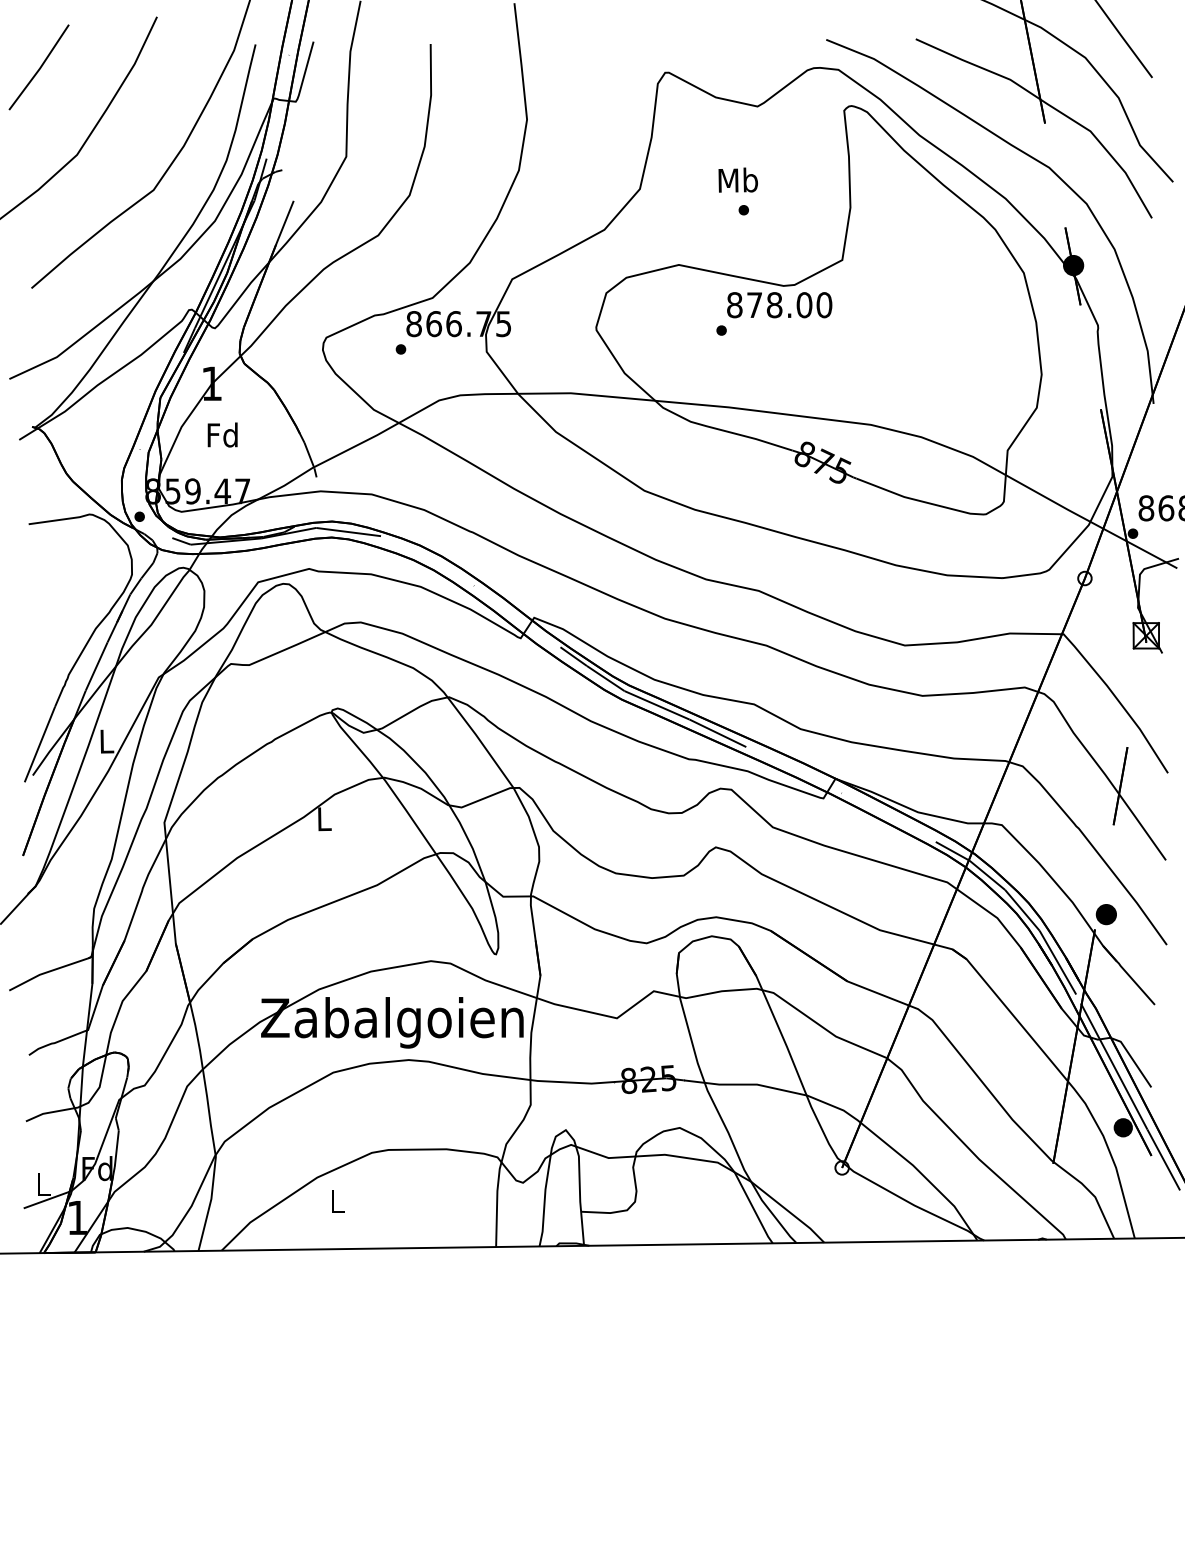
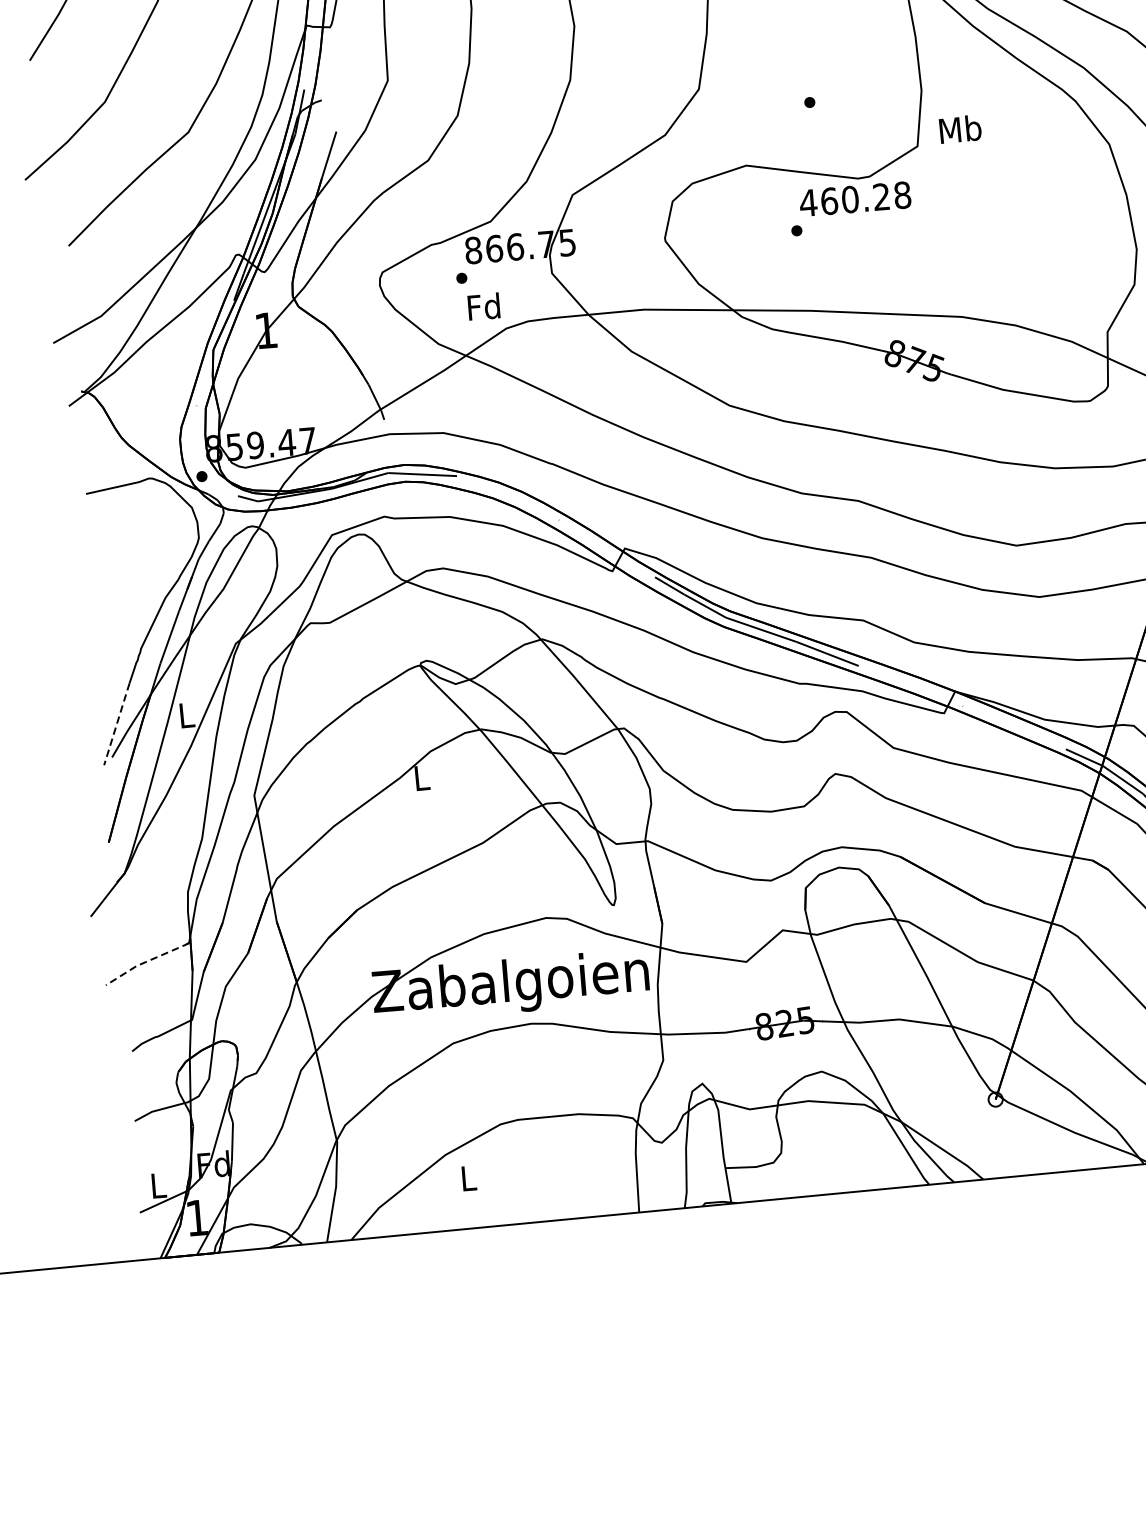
text: (737, 179) -> (959, 128), moved
text: (779, 305) -> (855, 199), 878.00 -> 460.28
text: (222, 434) -> (483, 306), moved
line: (39, 744) -> (116, 724), solid -> dashed
line: (49, 971) -> (146, 961), solid -> dashed

